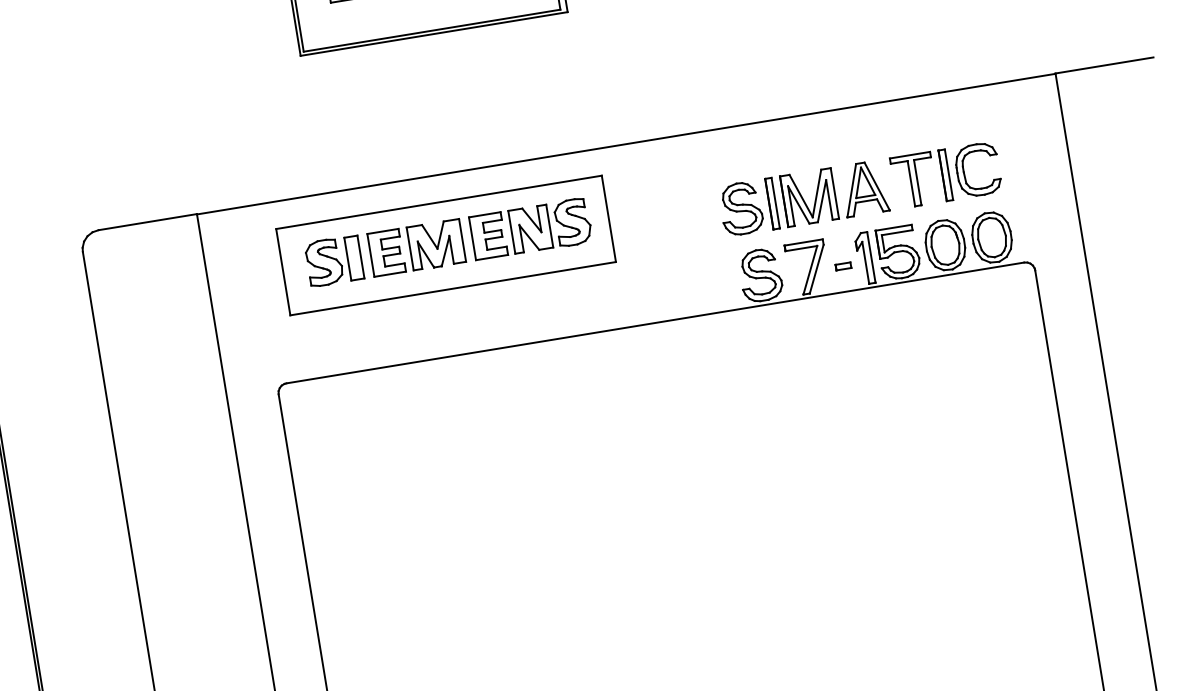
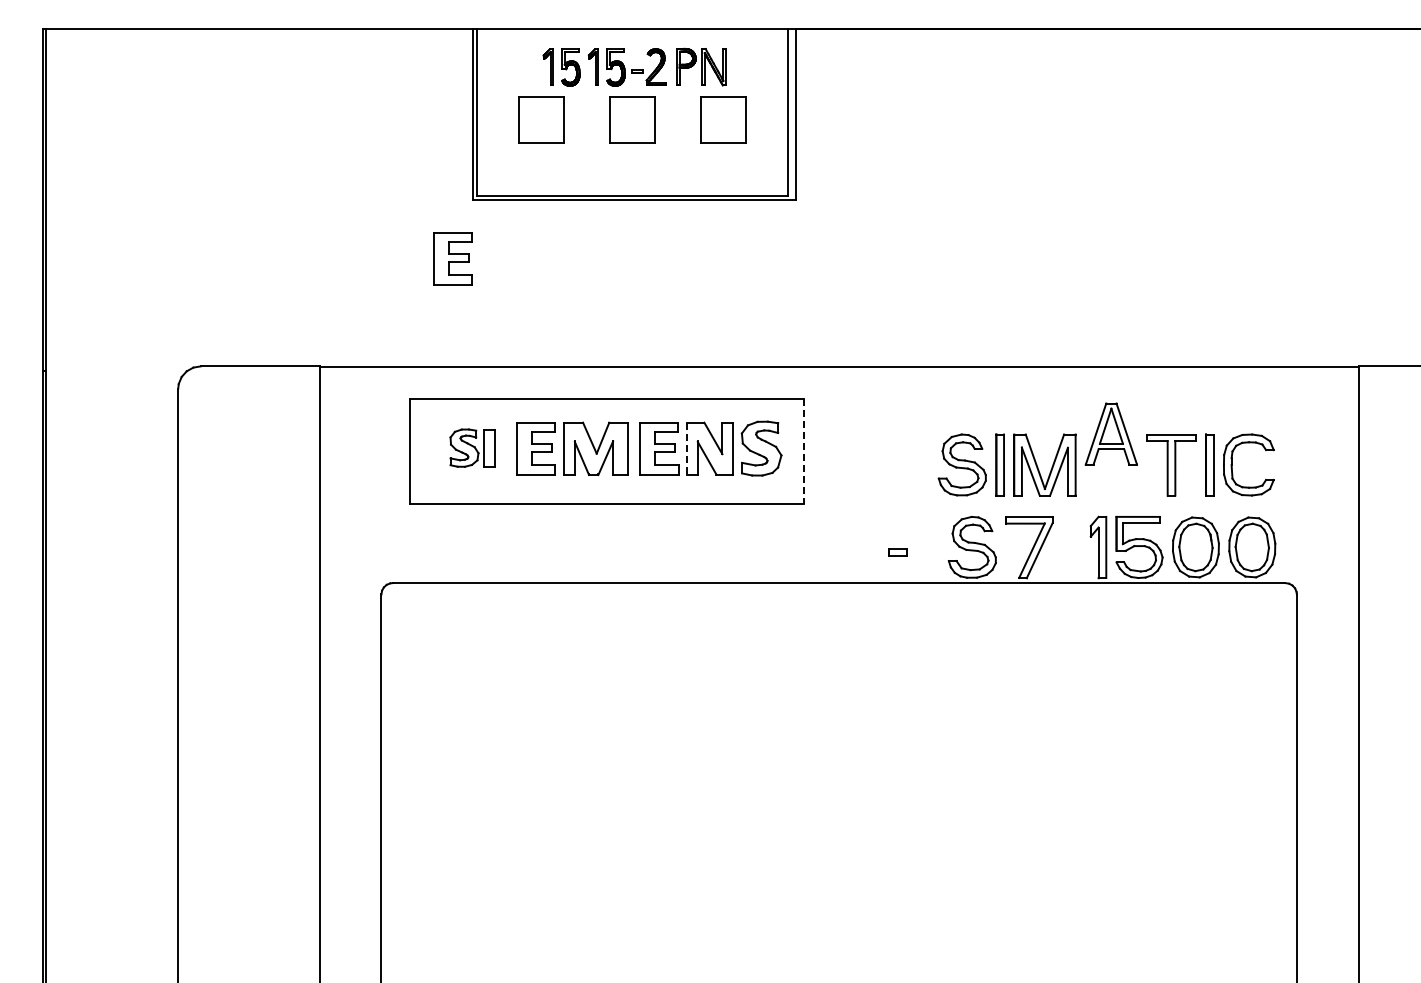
part: (291, 107) -> (452, 258), added
part: (863, 188) -> (1110, 433), moved
line: (608, 218) -> (804, 451), solid -> dashed
line: (511, 232) -> (687, 448), solid -> dashed
part: (334, 260) -> (472, 447), size x0.7
part: (843, 266) -> (897, 552), moved

